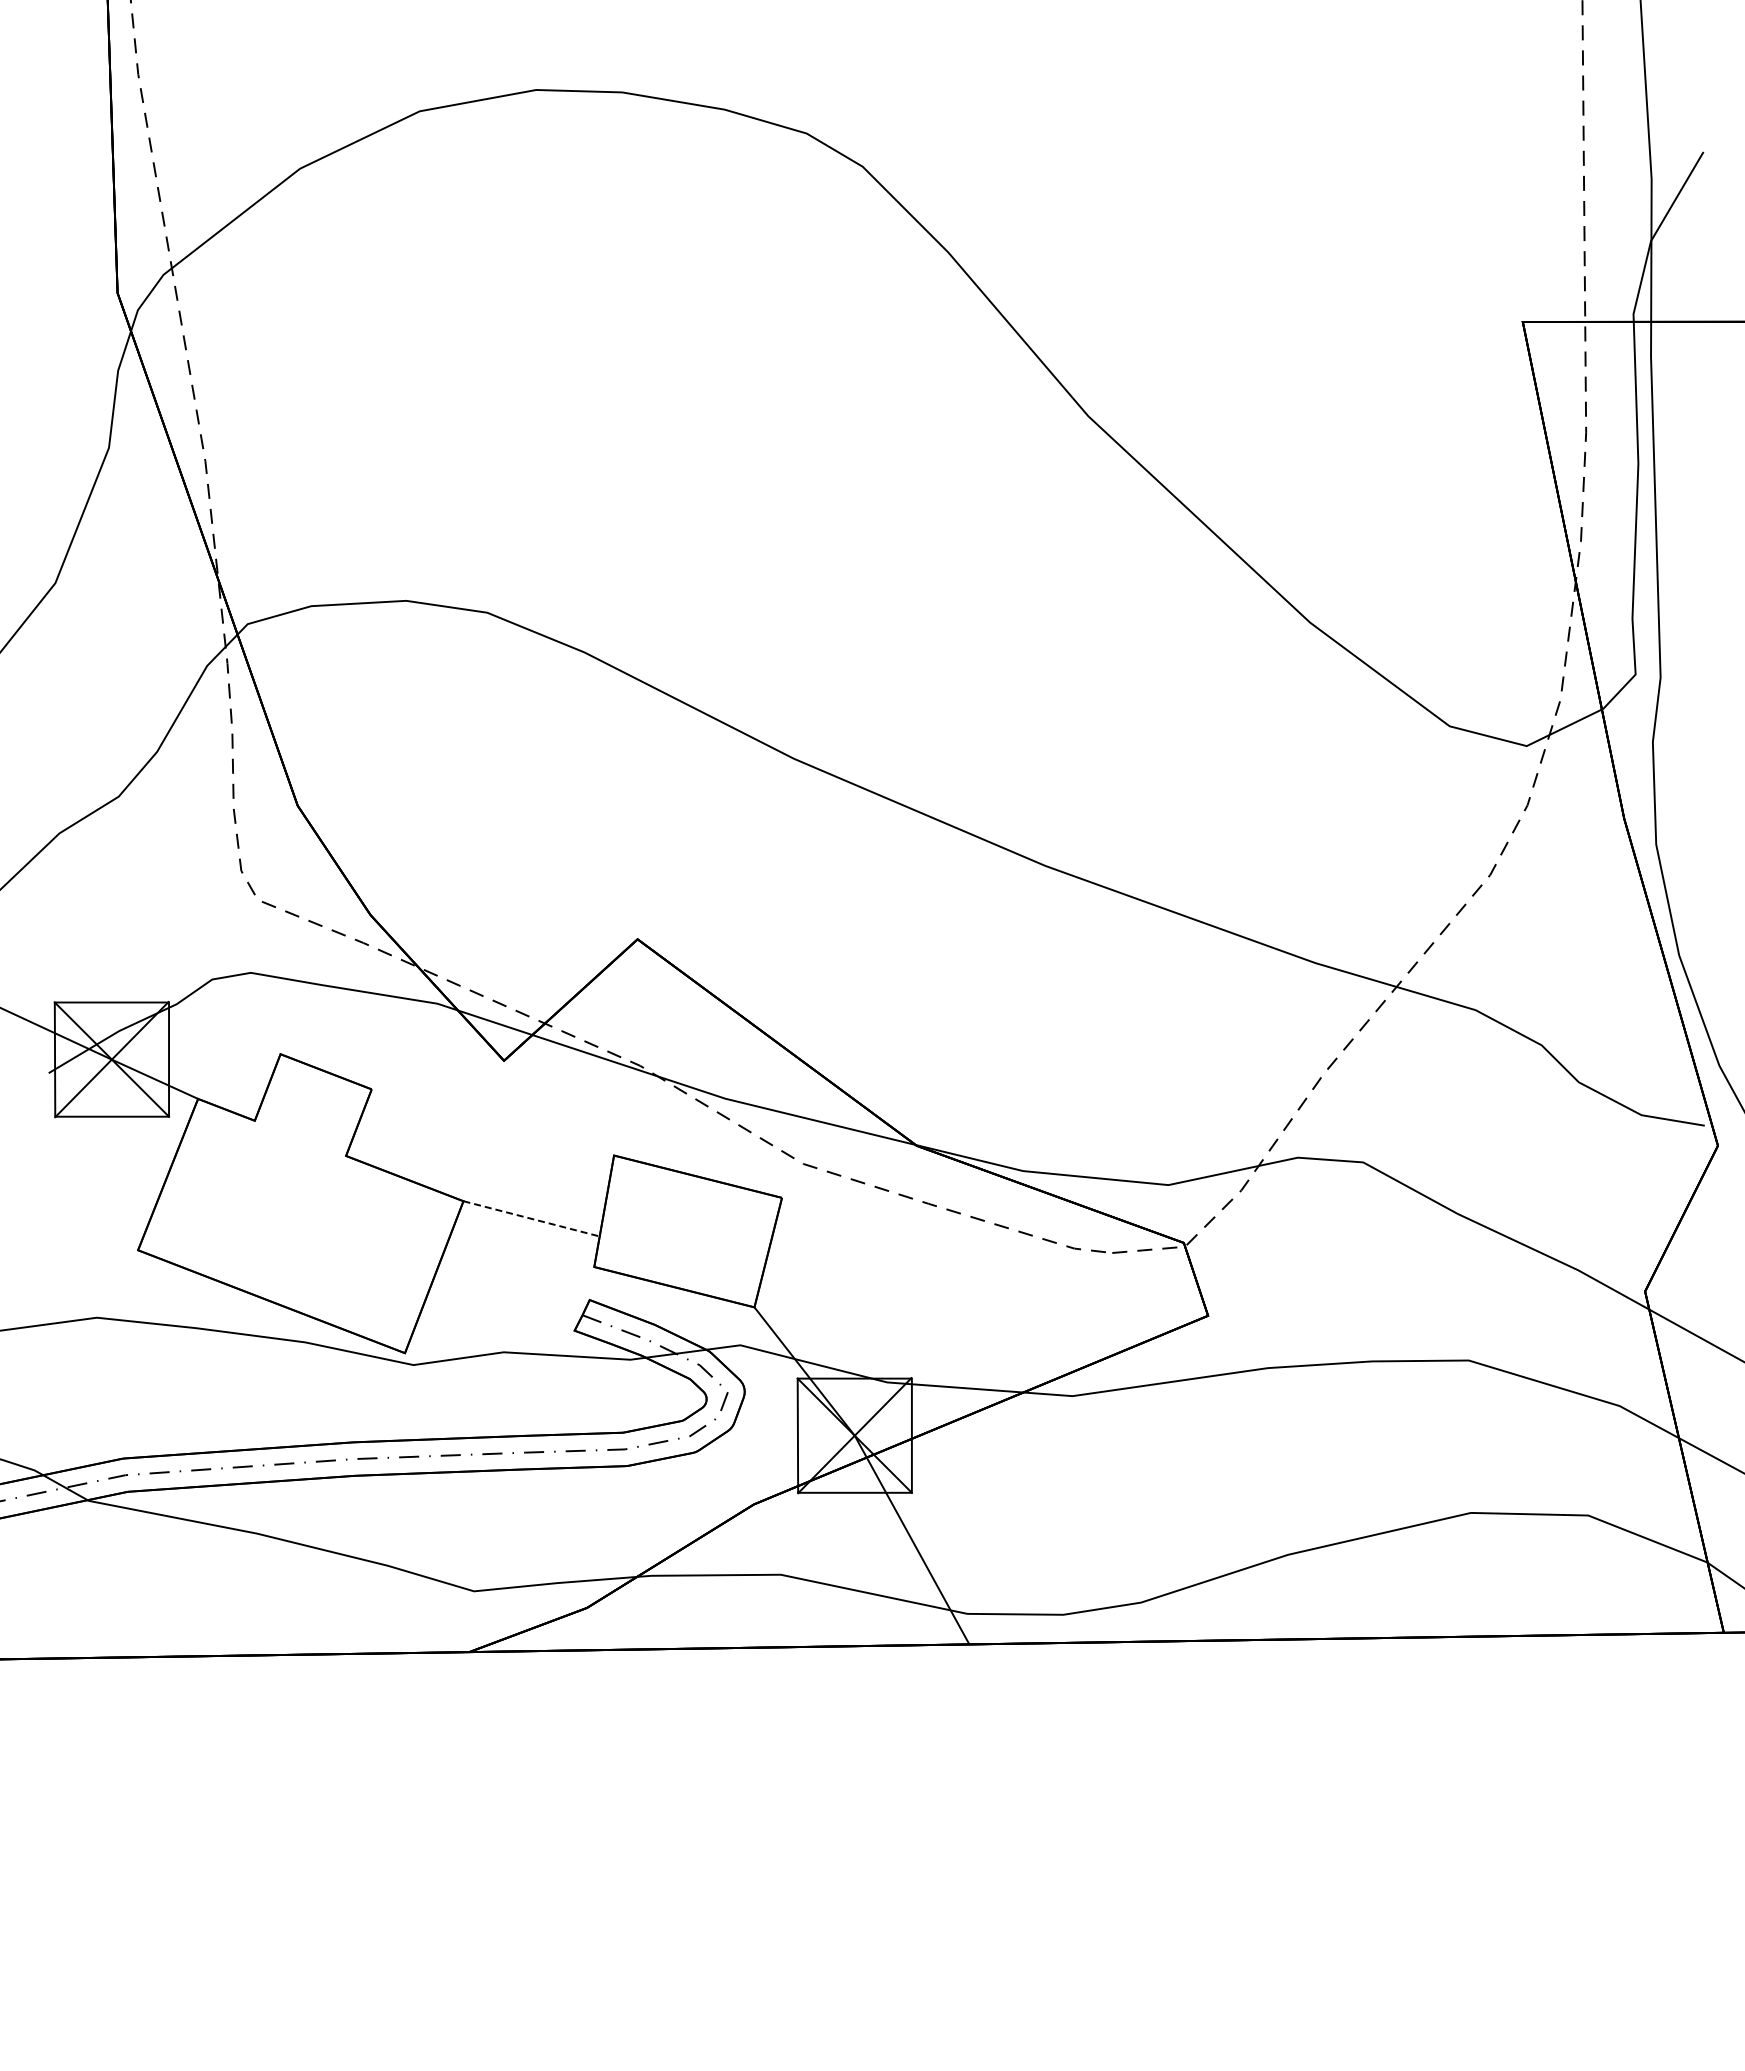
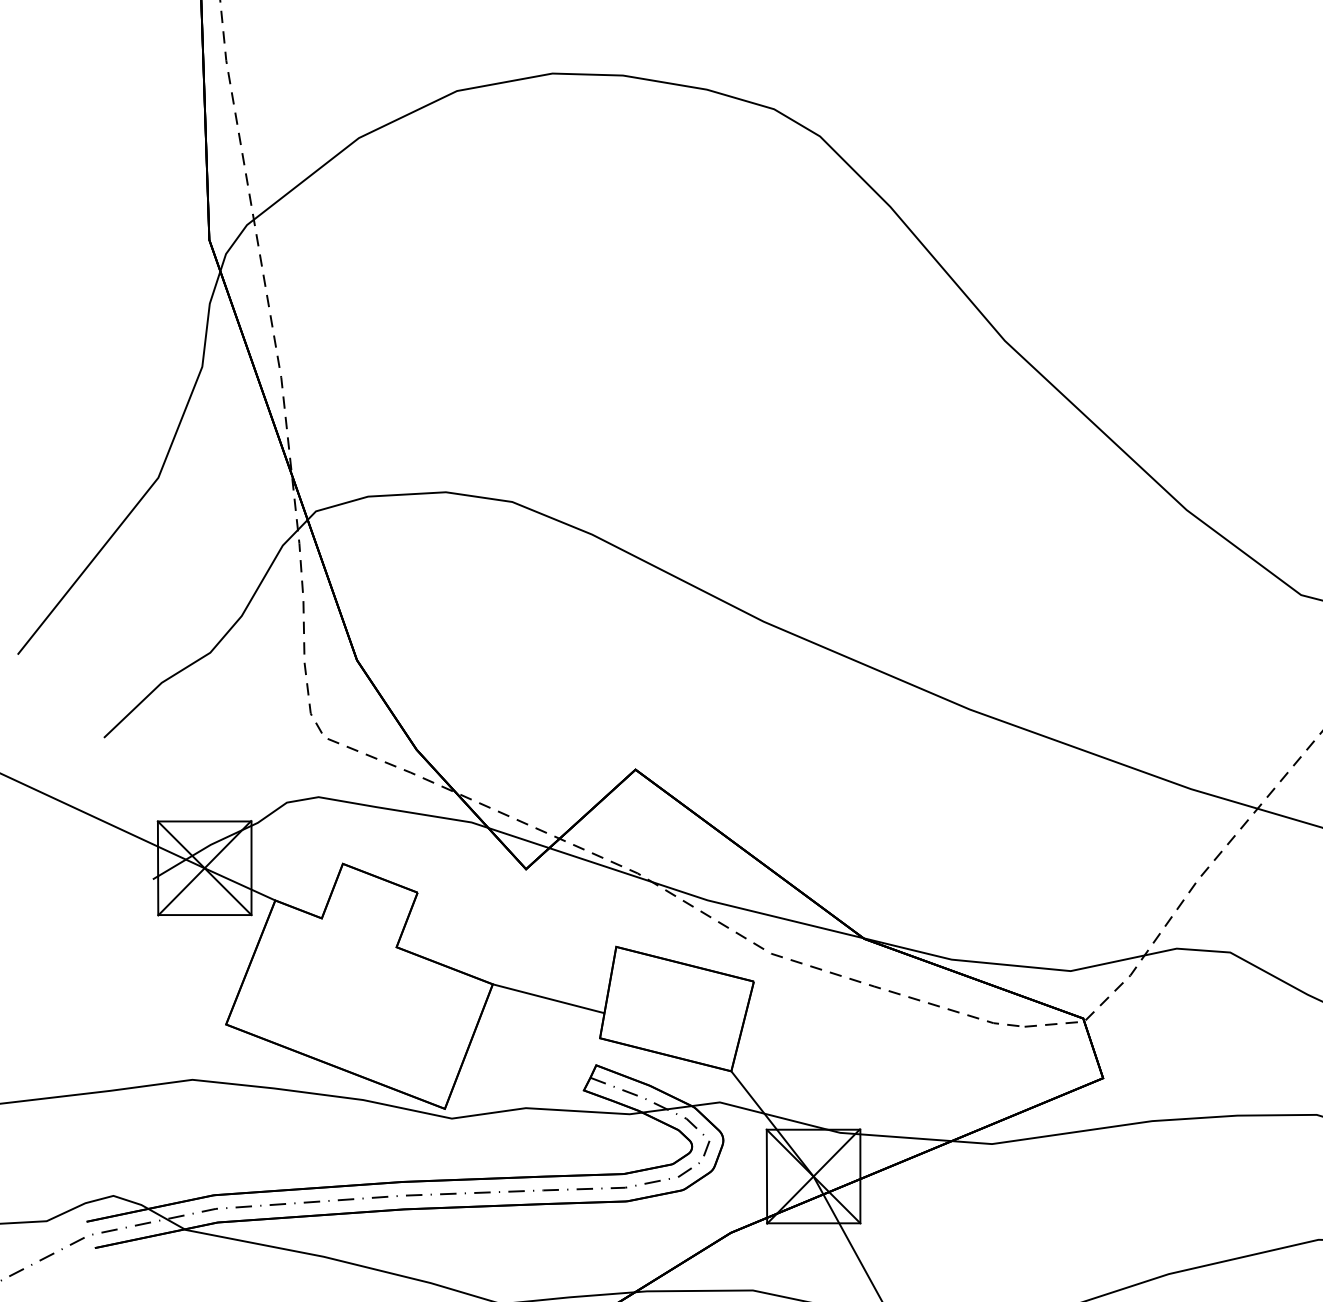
line: (532, 1218) -> (549, 998), dashed -> solid

